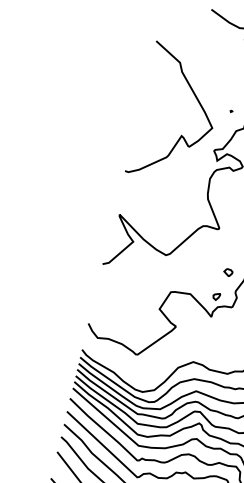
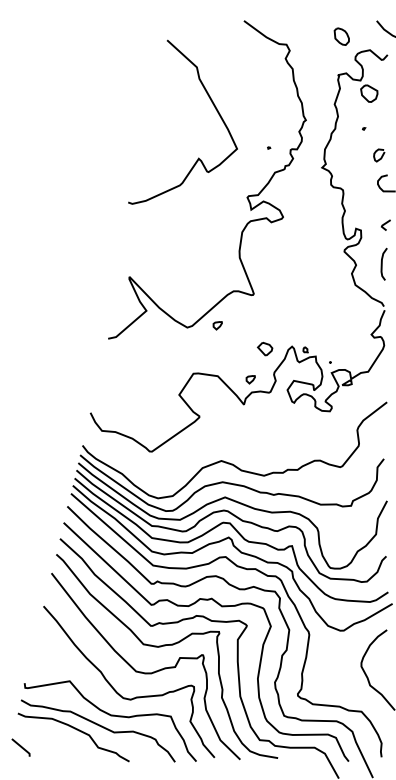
curve: (192, 92) -> (212, 104), moved
part: (190, 253) -> (217, 325), added
part: (228, 272) -> (265, 349), size x1.4

